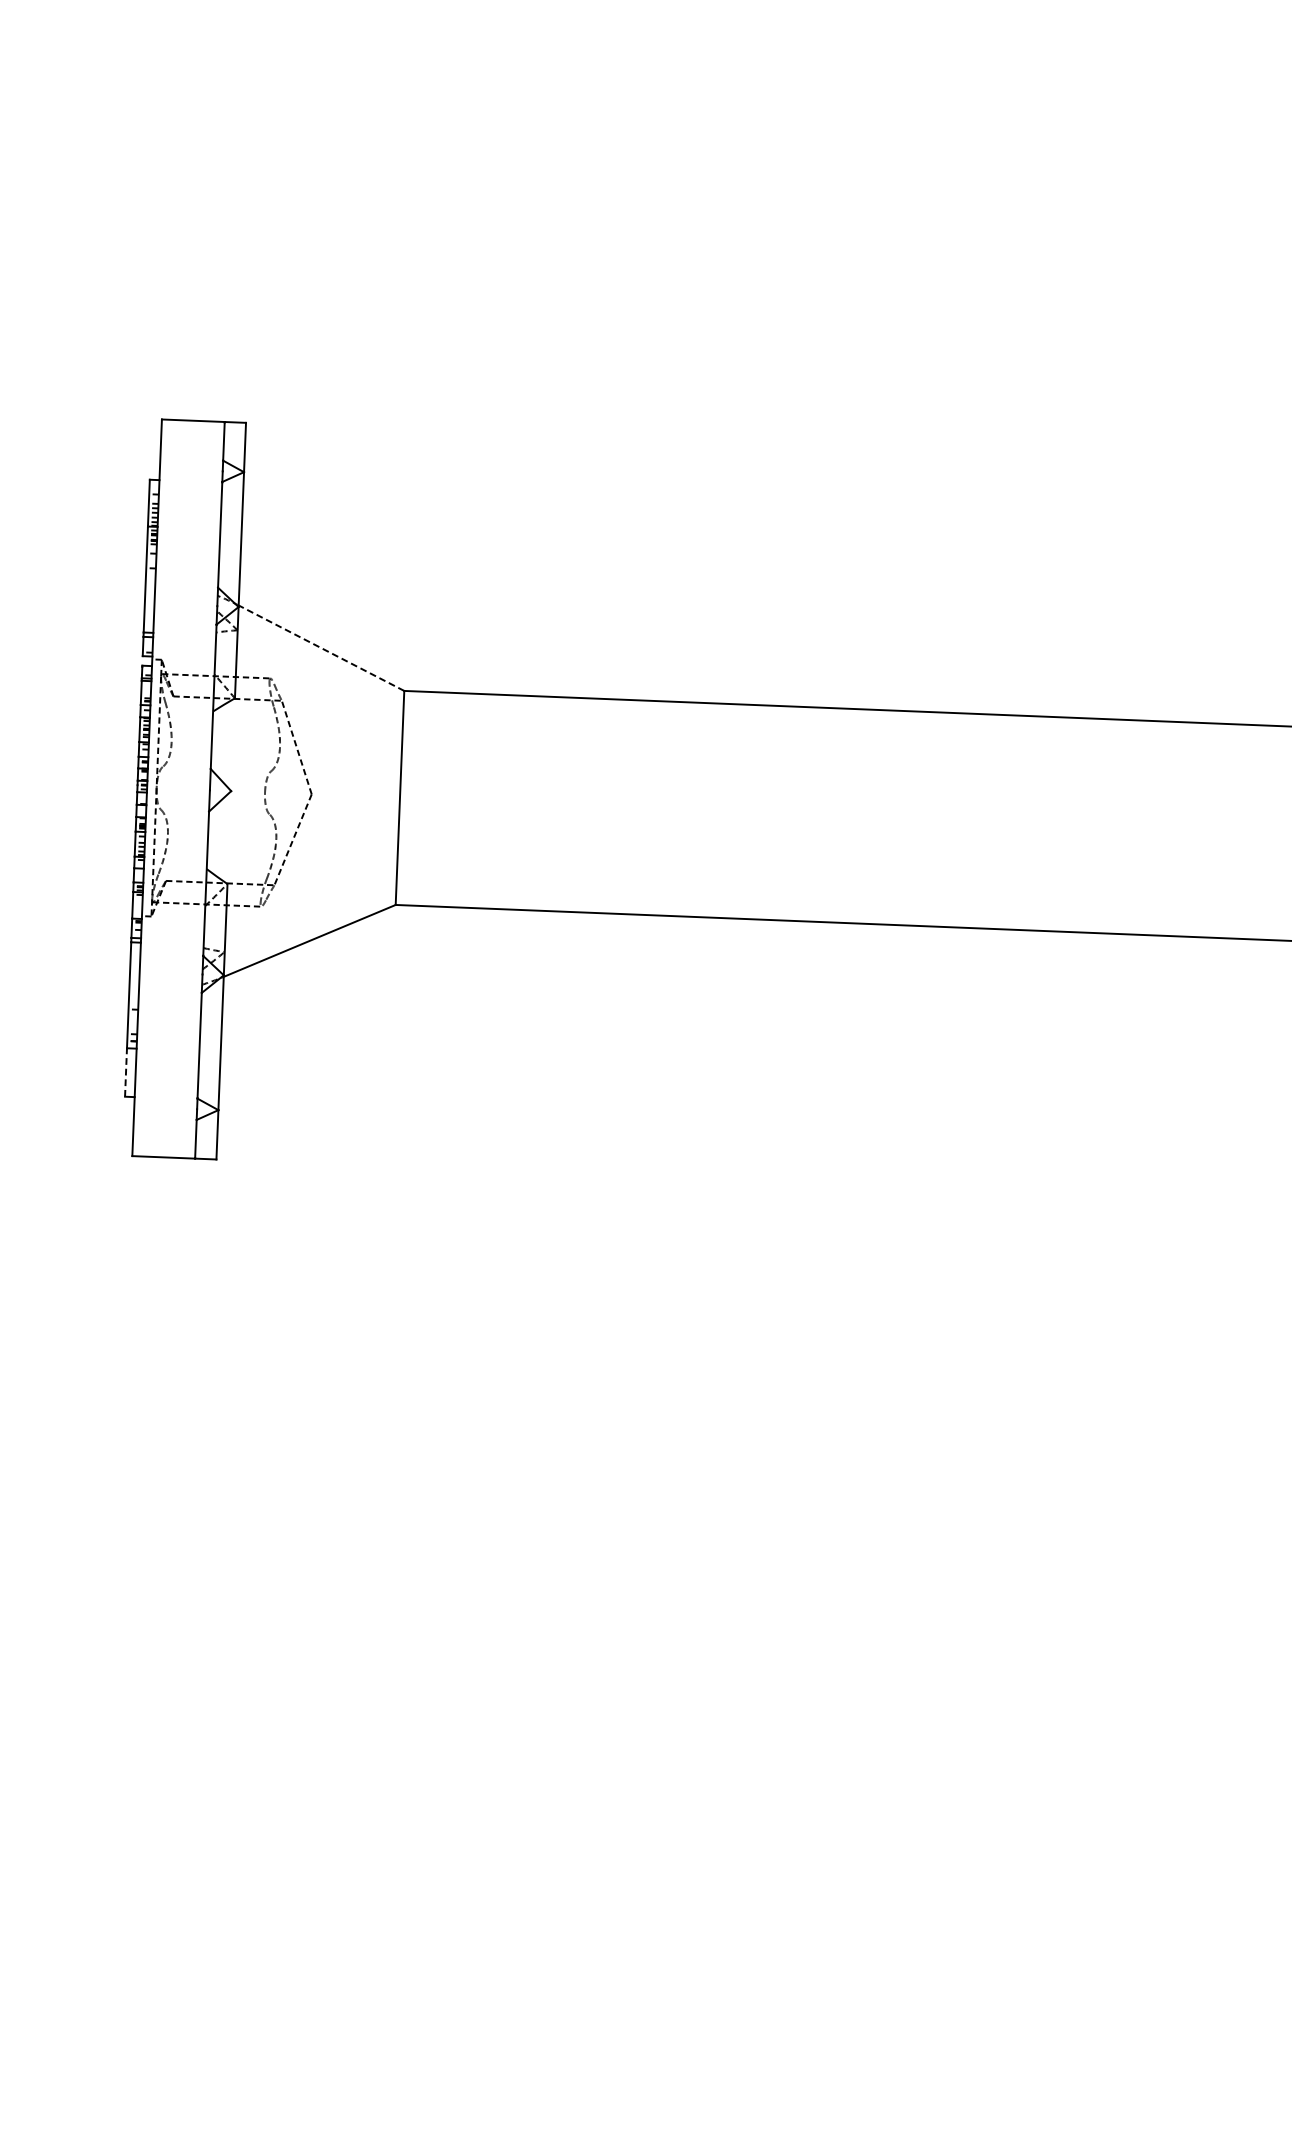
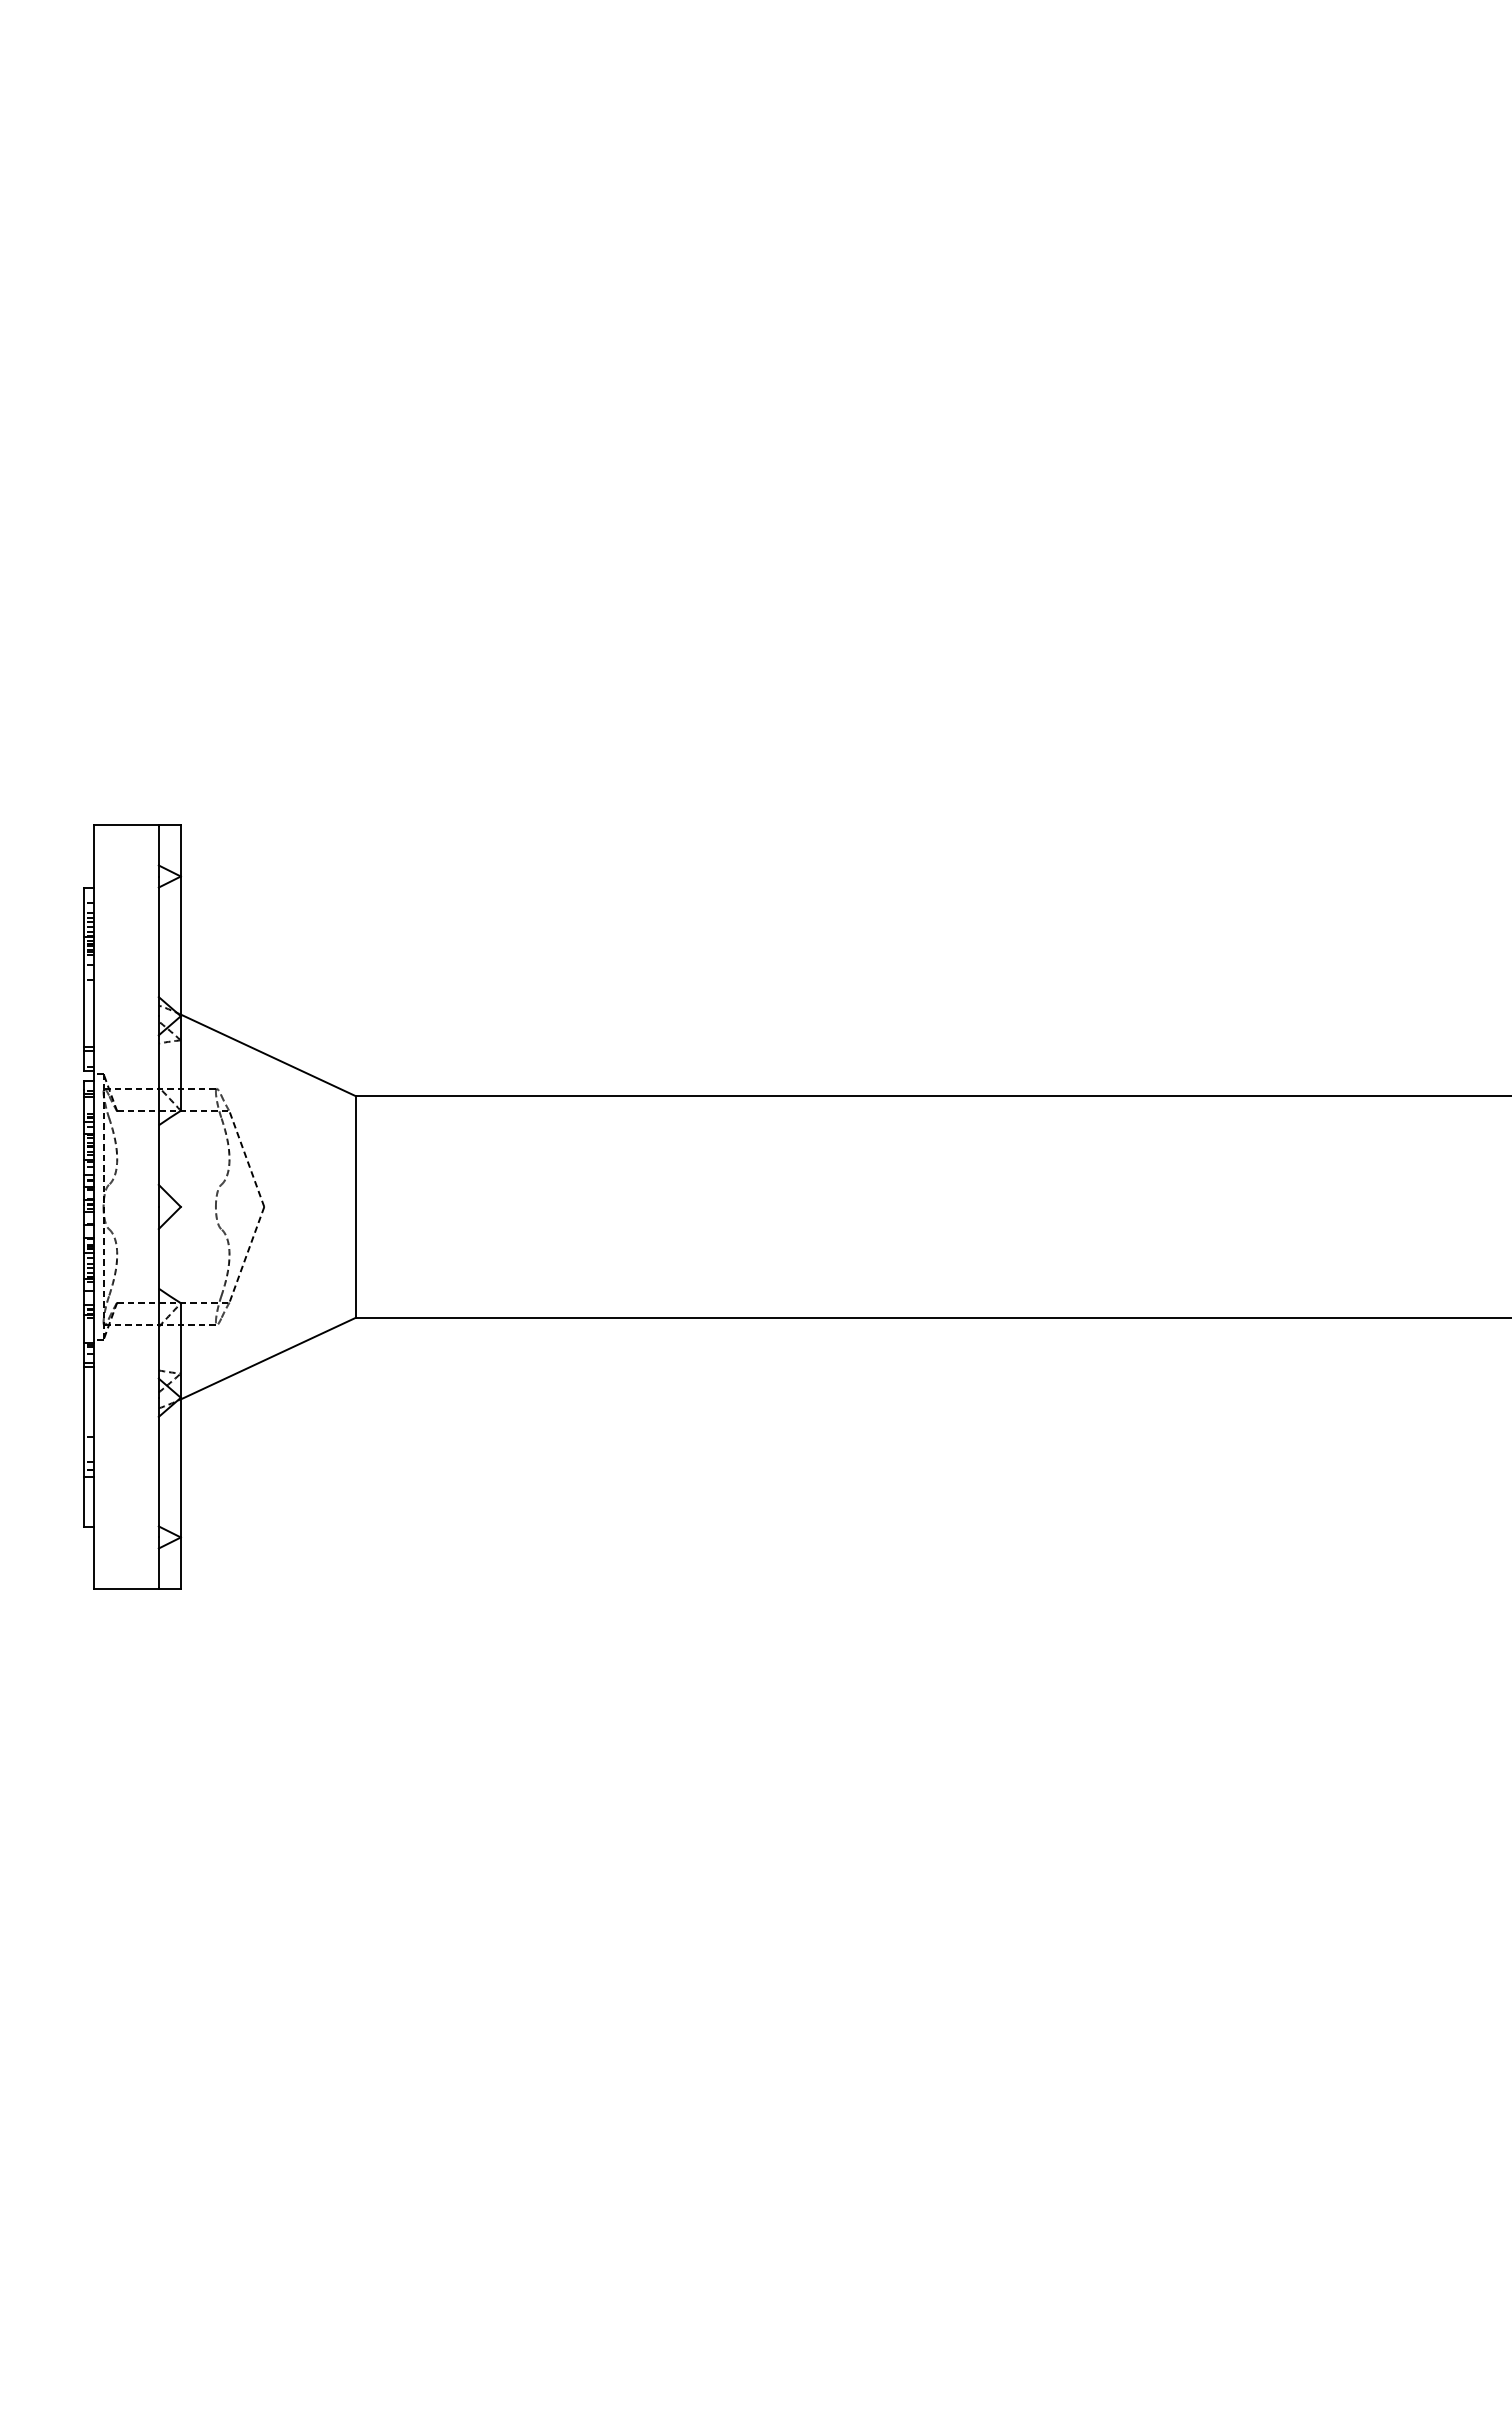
line: (320, 648) -> (267, 1055), dashed -> solid
line: (125, 1071) -> (83, 1501), dashed -> solid

